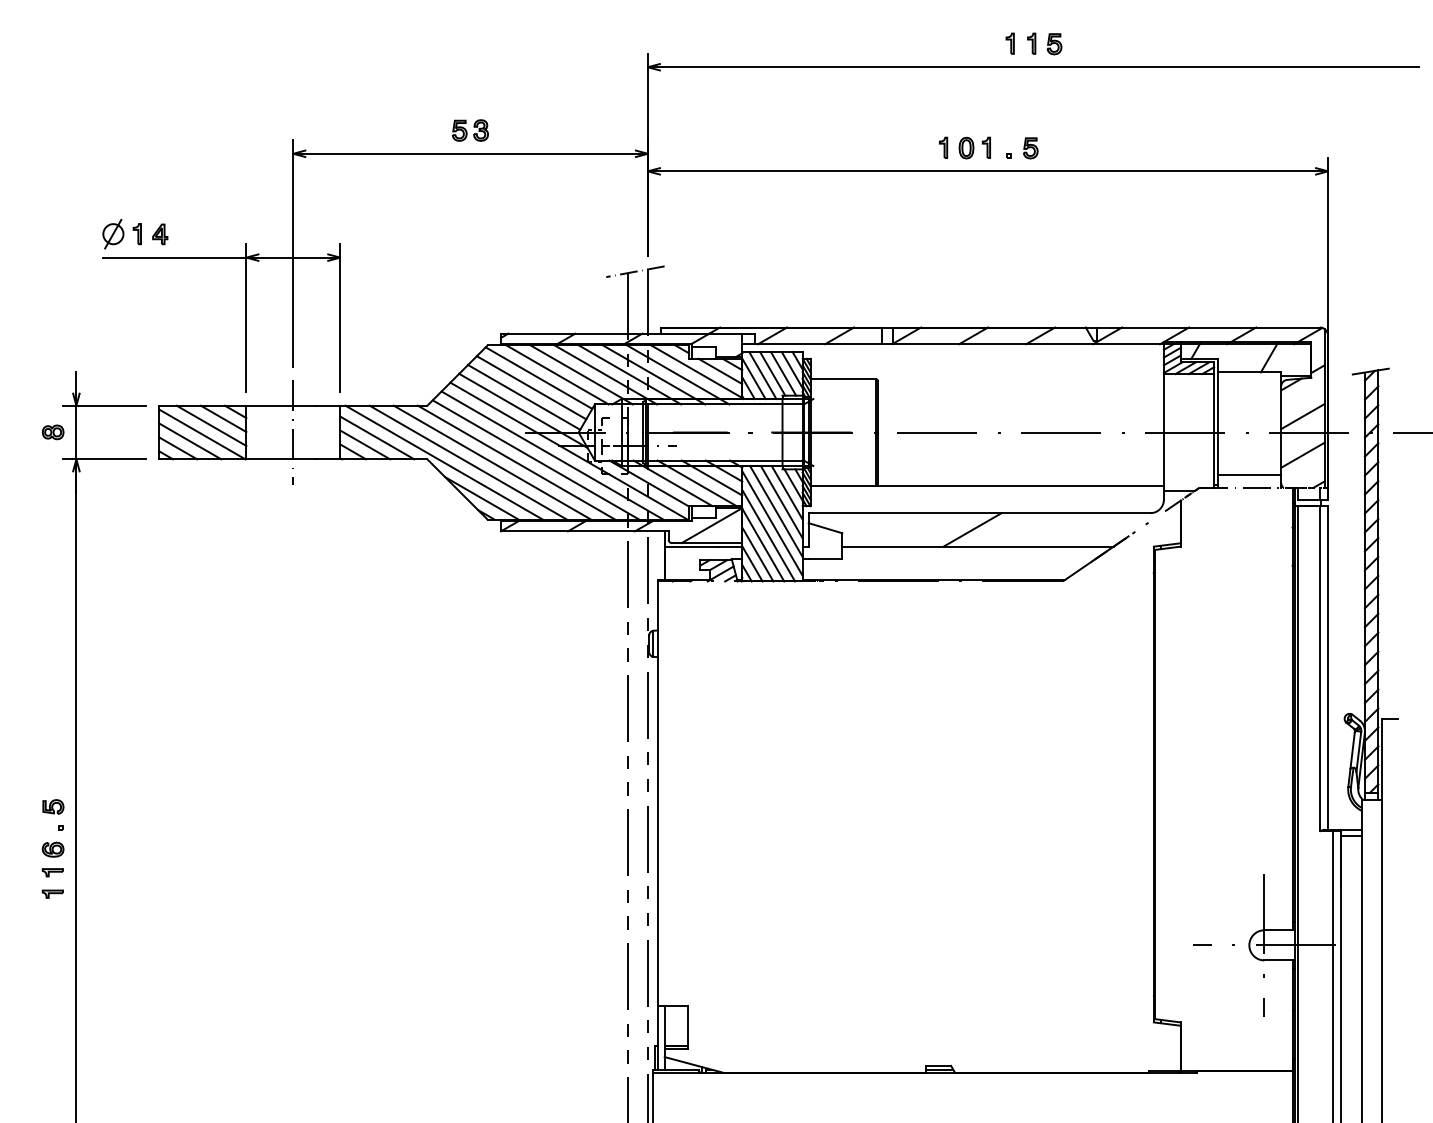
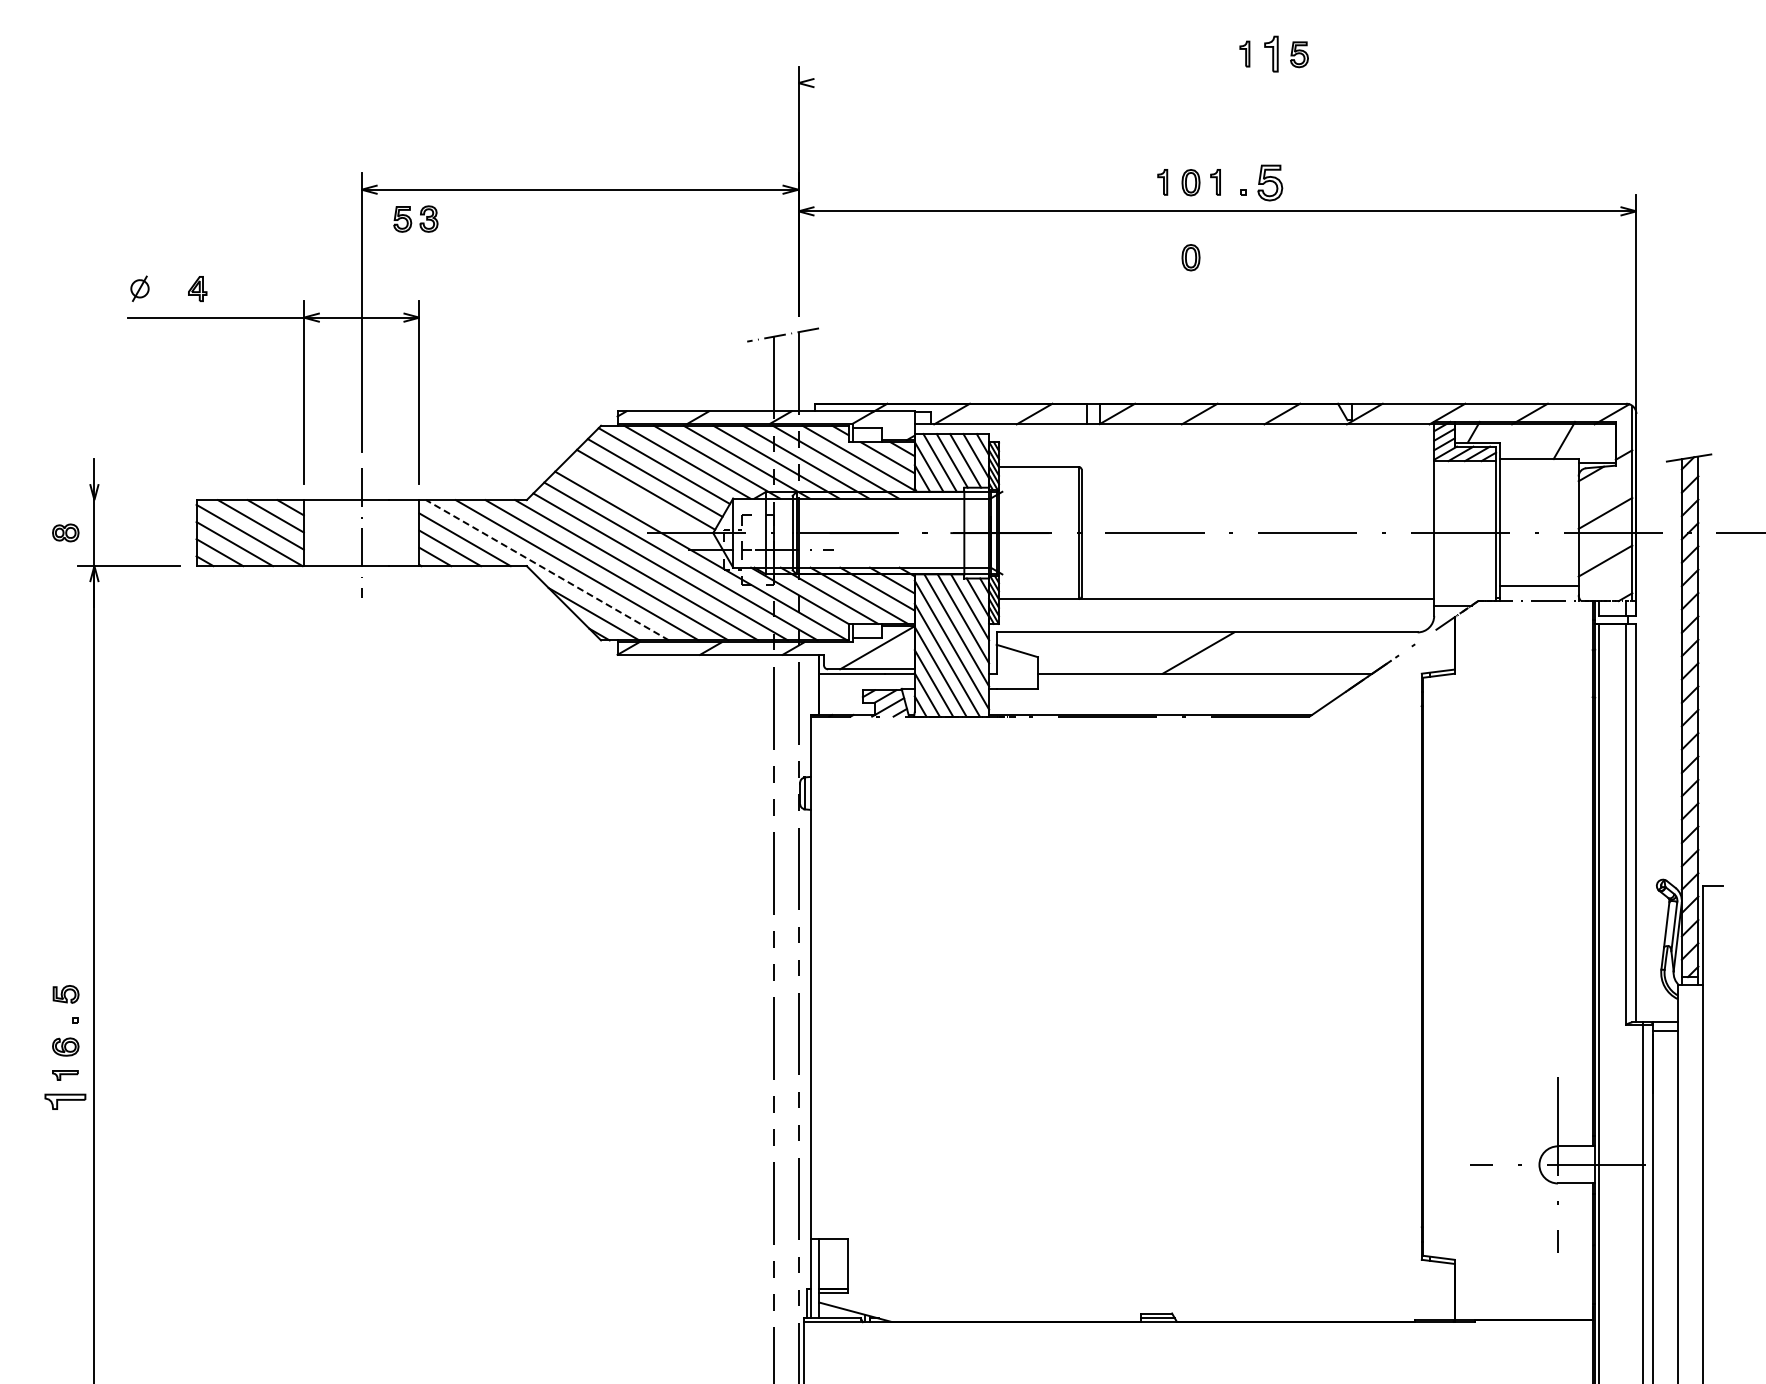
part: (1031, 43) -> (1270, 53), size x1.4
line: (1032, 67) -> (1272, 83), removed
part: (470, 130) -> (415, 218), moved
part: (1030, 147) -> (1269, 182), size x1.4
part: (966, 208) -> (1190, 257), added
part: (113, 233) -> (139, 288), size x0.7
part: (137, 233) -> (169, 288), removed
line: (104, 406) -> (128, 500), removed
line: (523, 410) -> (645, 506), removed
line: (444, 462) -> (547, 570), solid -> dashed
part: (52, 893) -> (65, 1101), size x1.6

